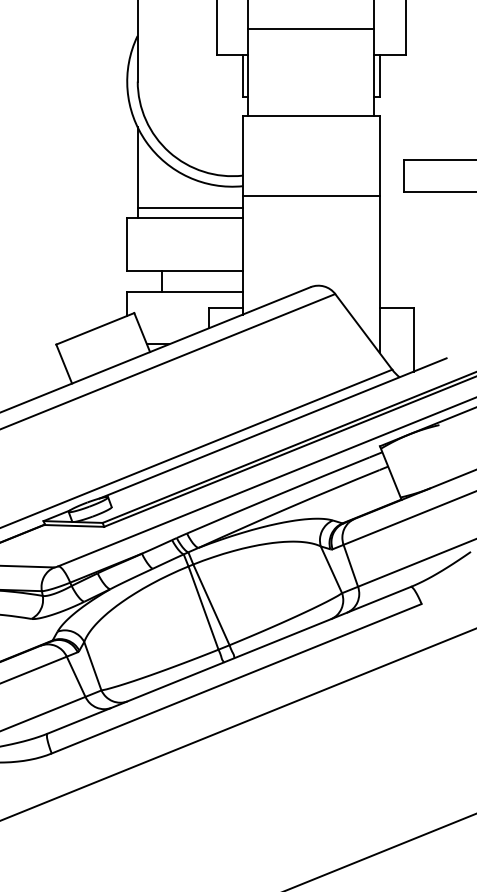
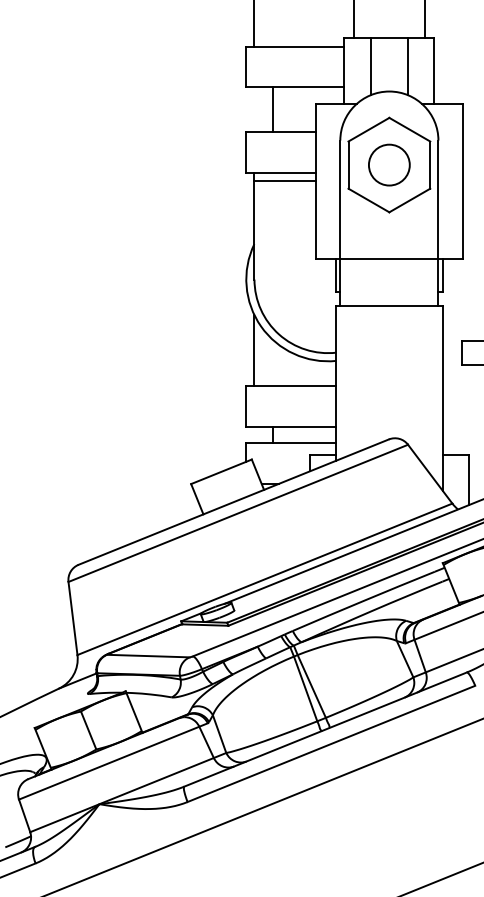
line: (311, 28) -> (389, 258), moved
line: (311, 195) -> (389, 368), removed
line: (190, 207) -> (295, 377), removed

